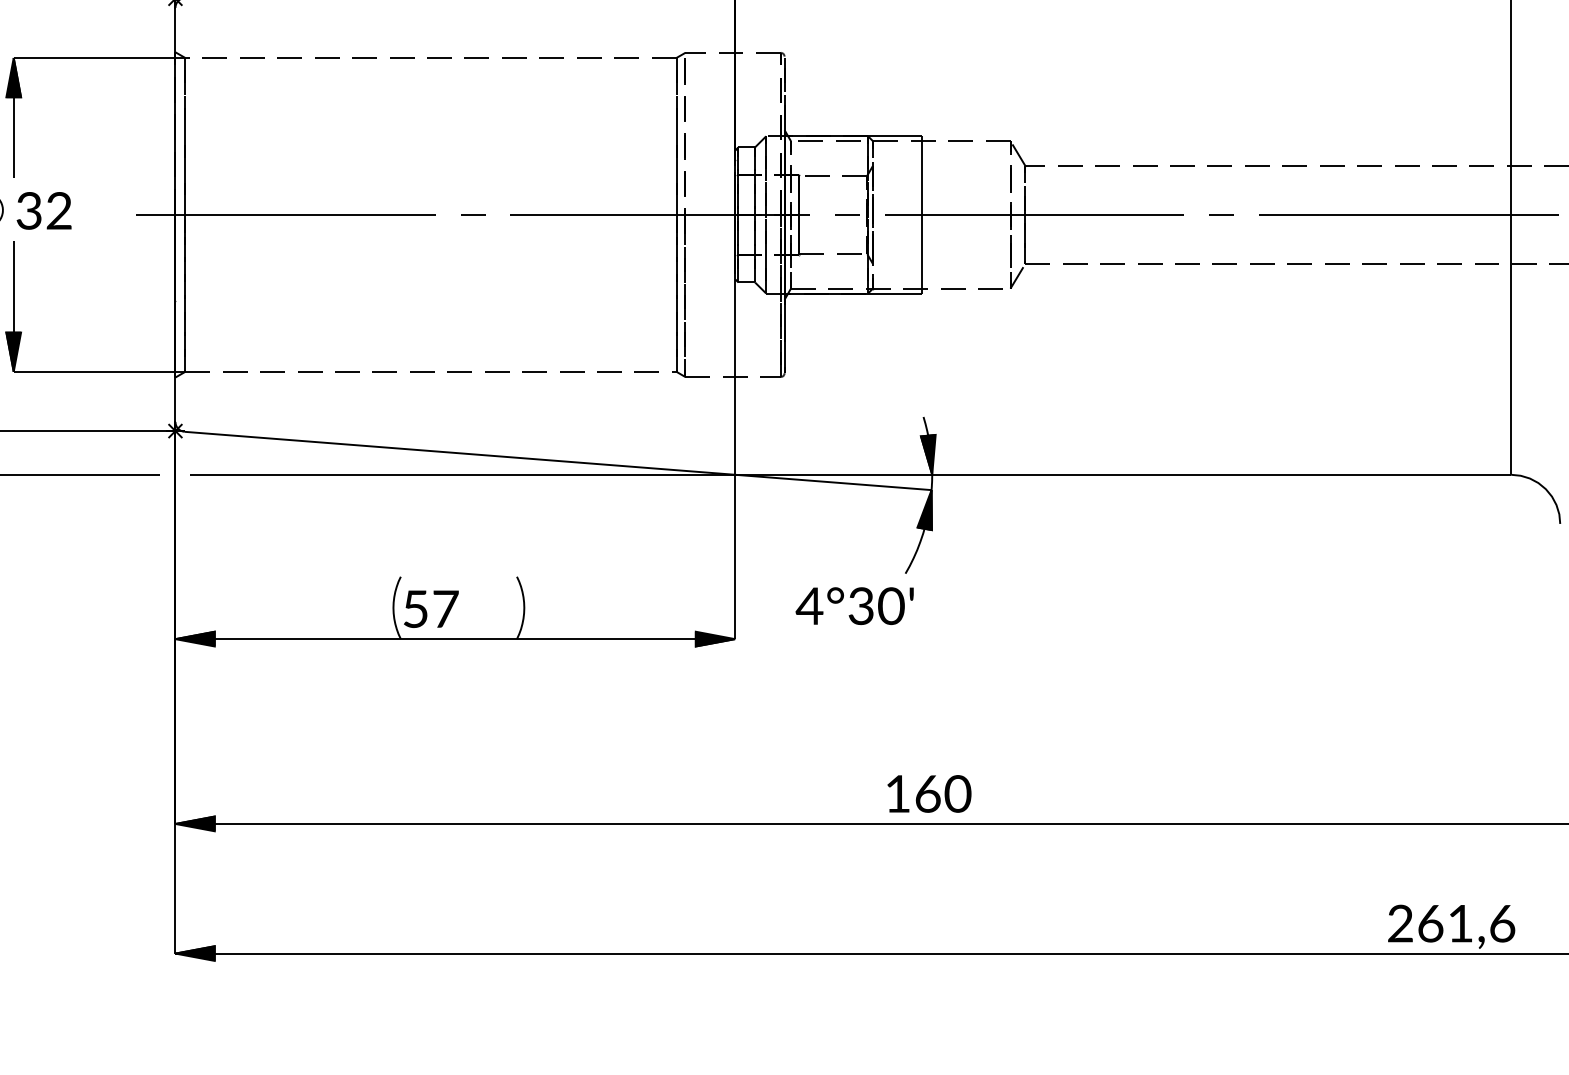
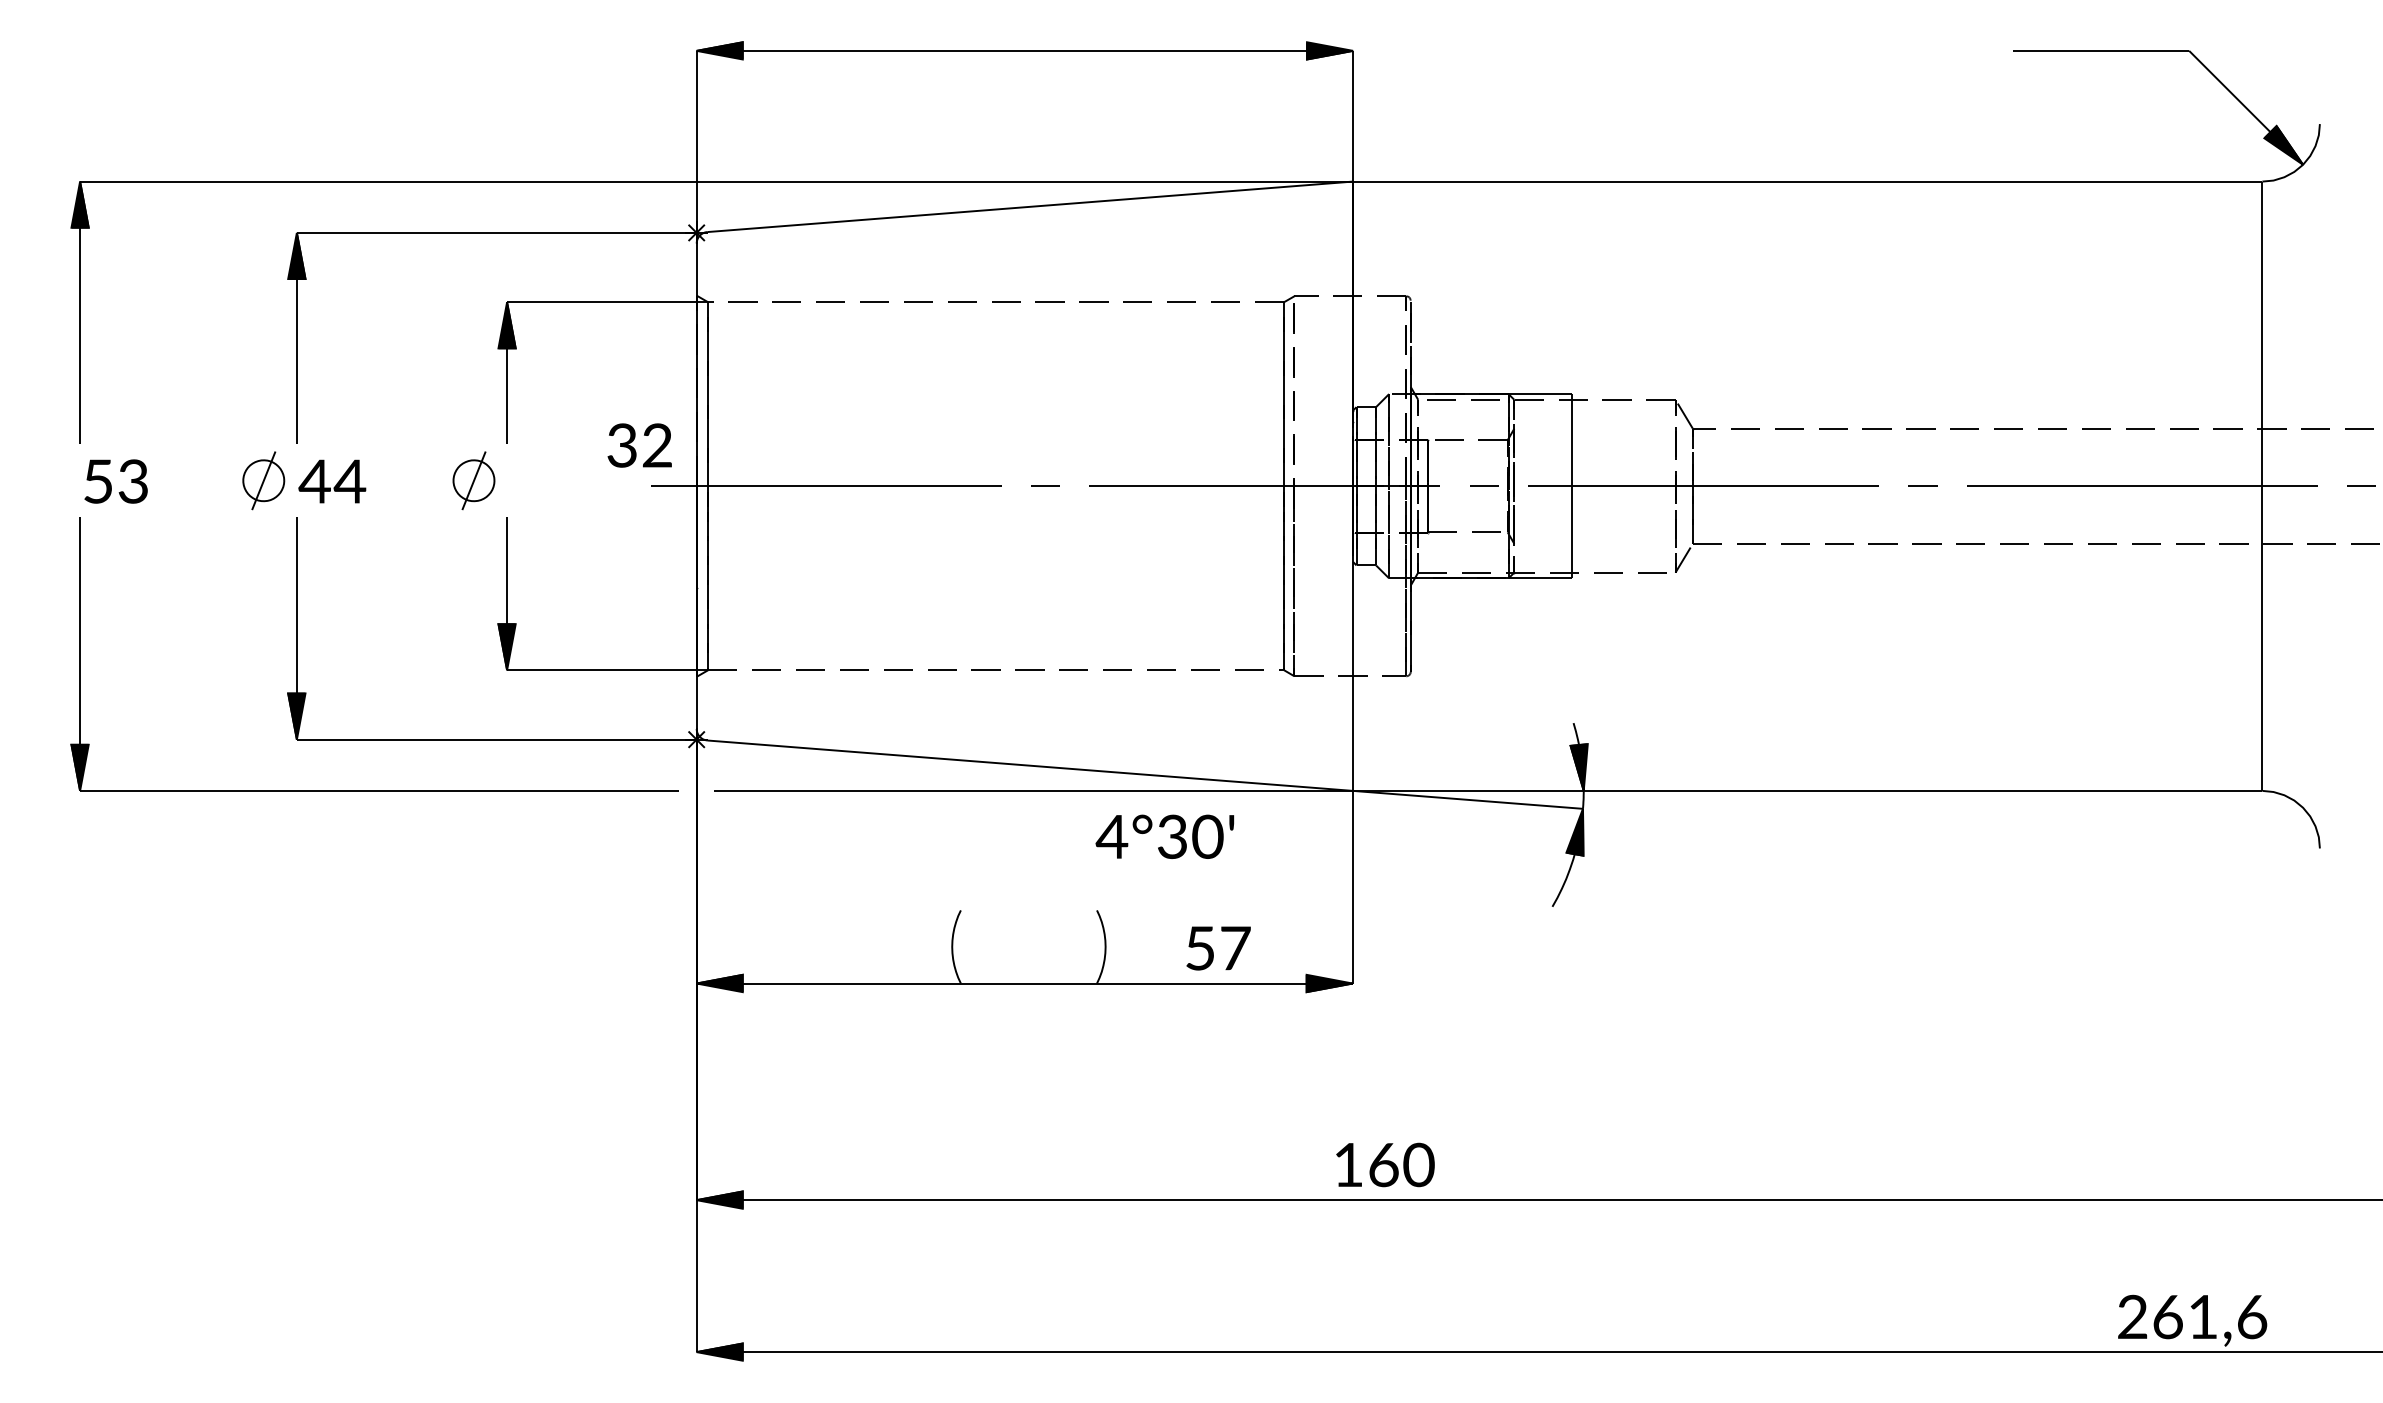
text: (43, 210) -> (639, 445), moved
text: (854, 605) -> (1164, 836), moved
text: (431, 609) -> (1218, 948), moved
text: (929, 793) -> (1385, 1164), moved

